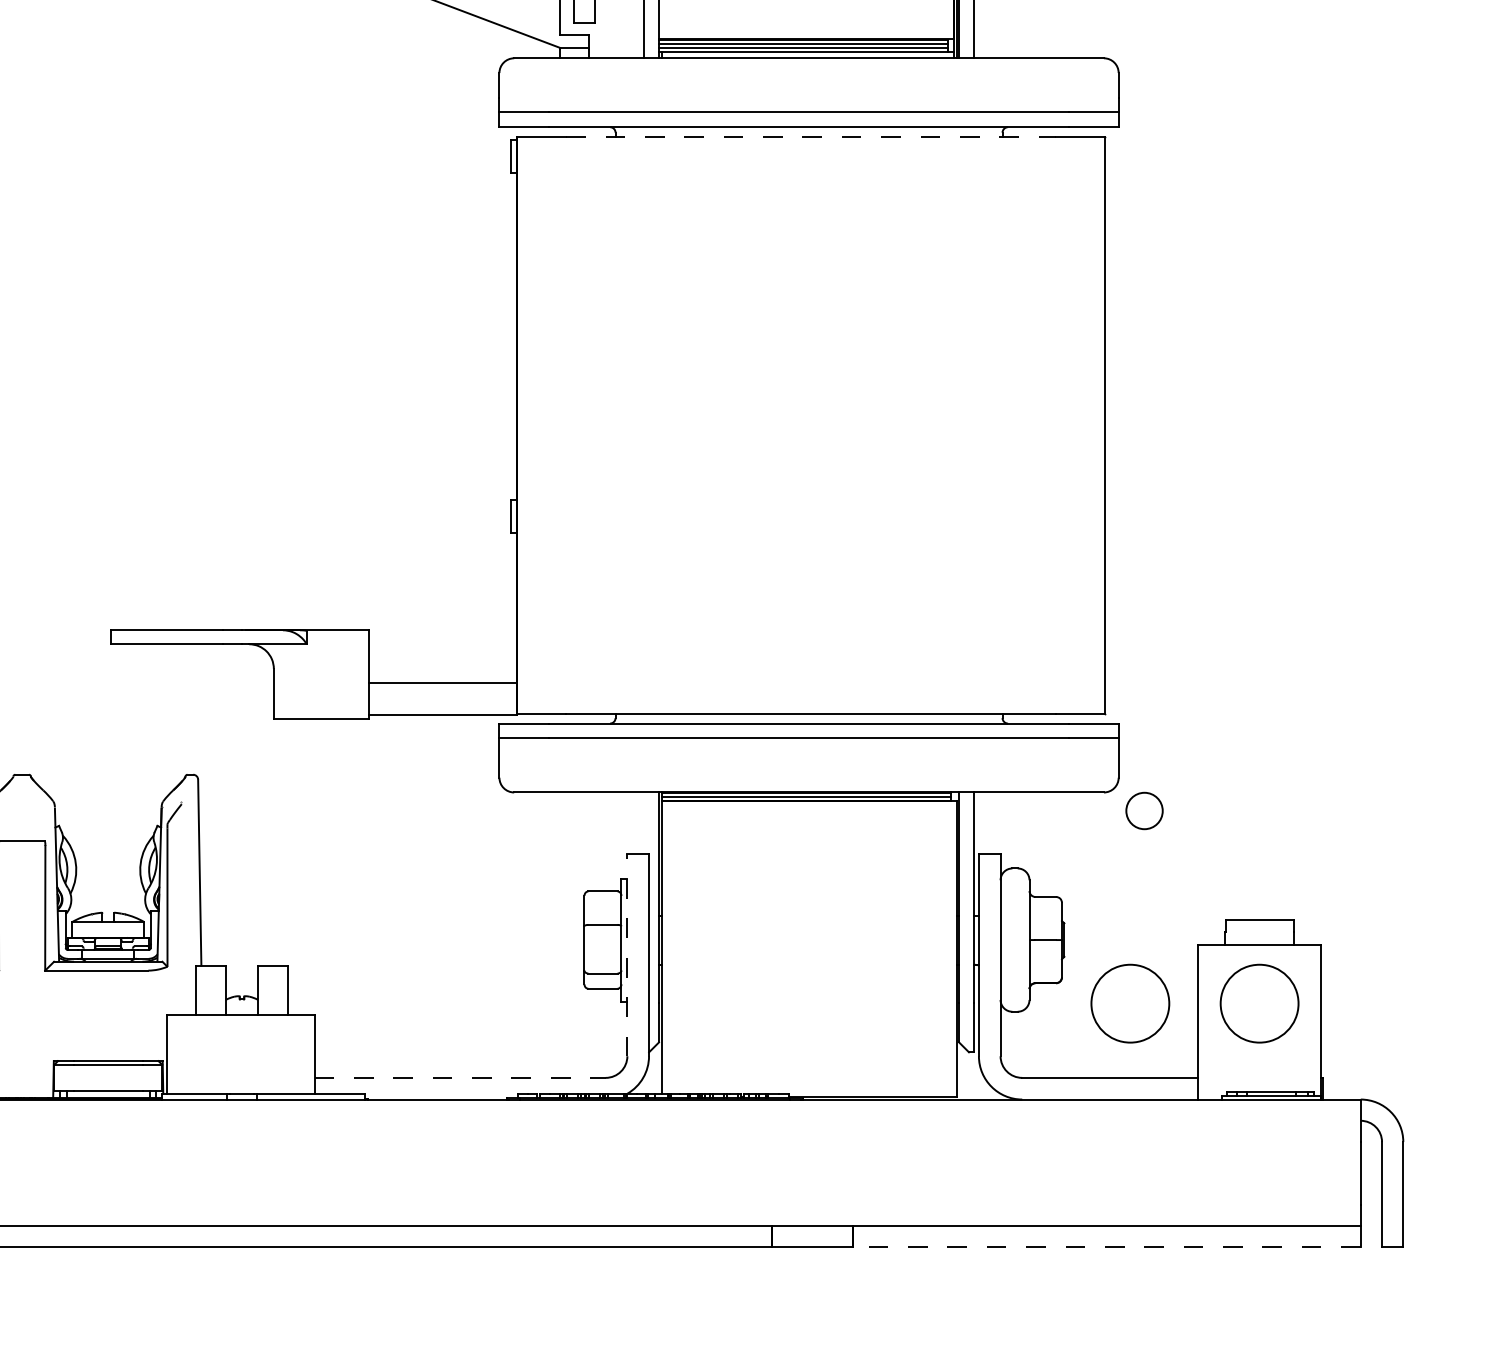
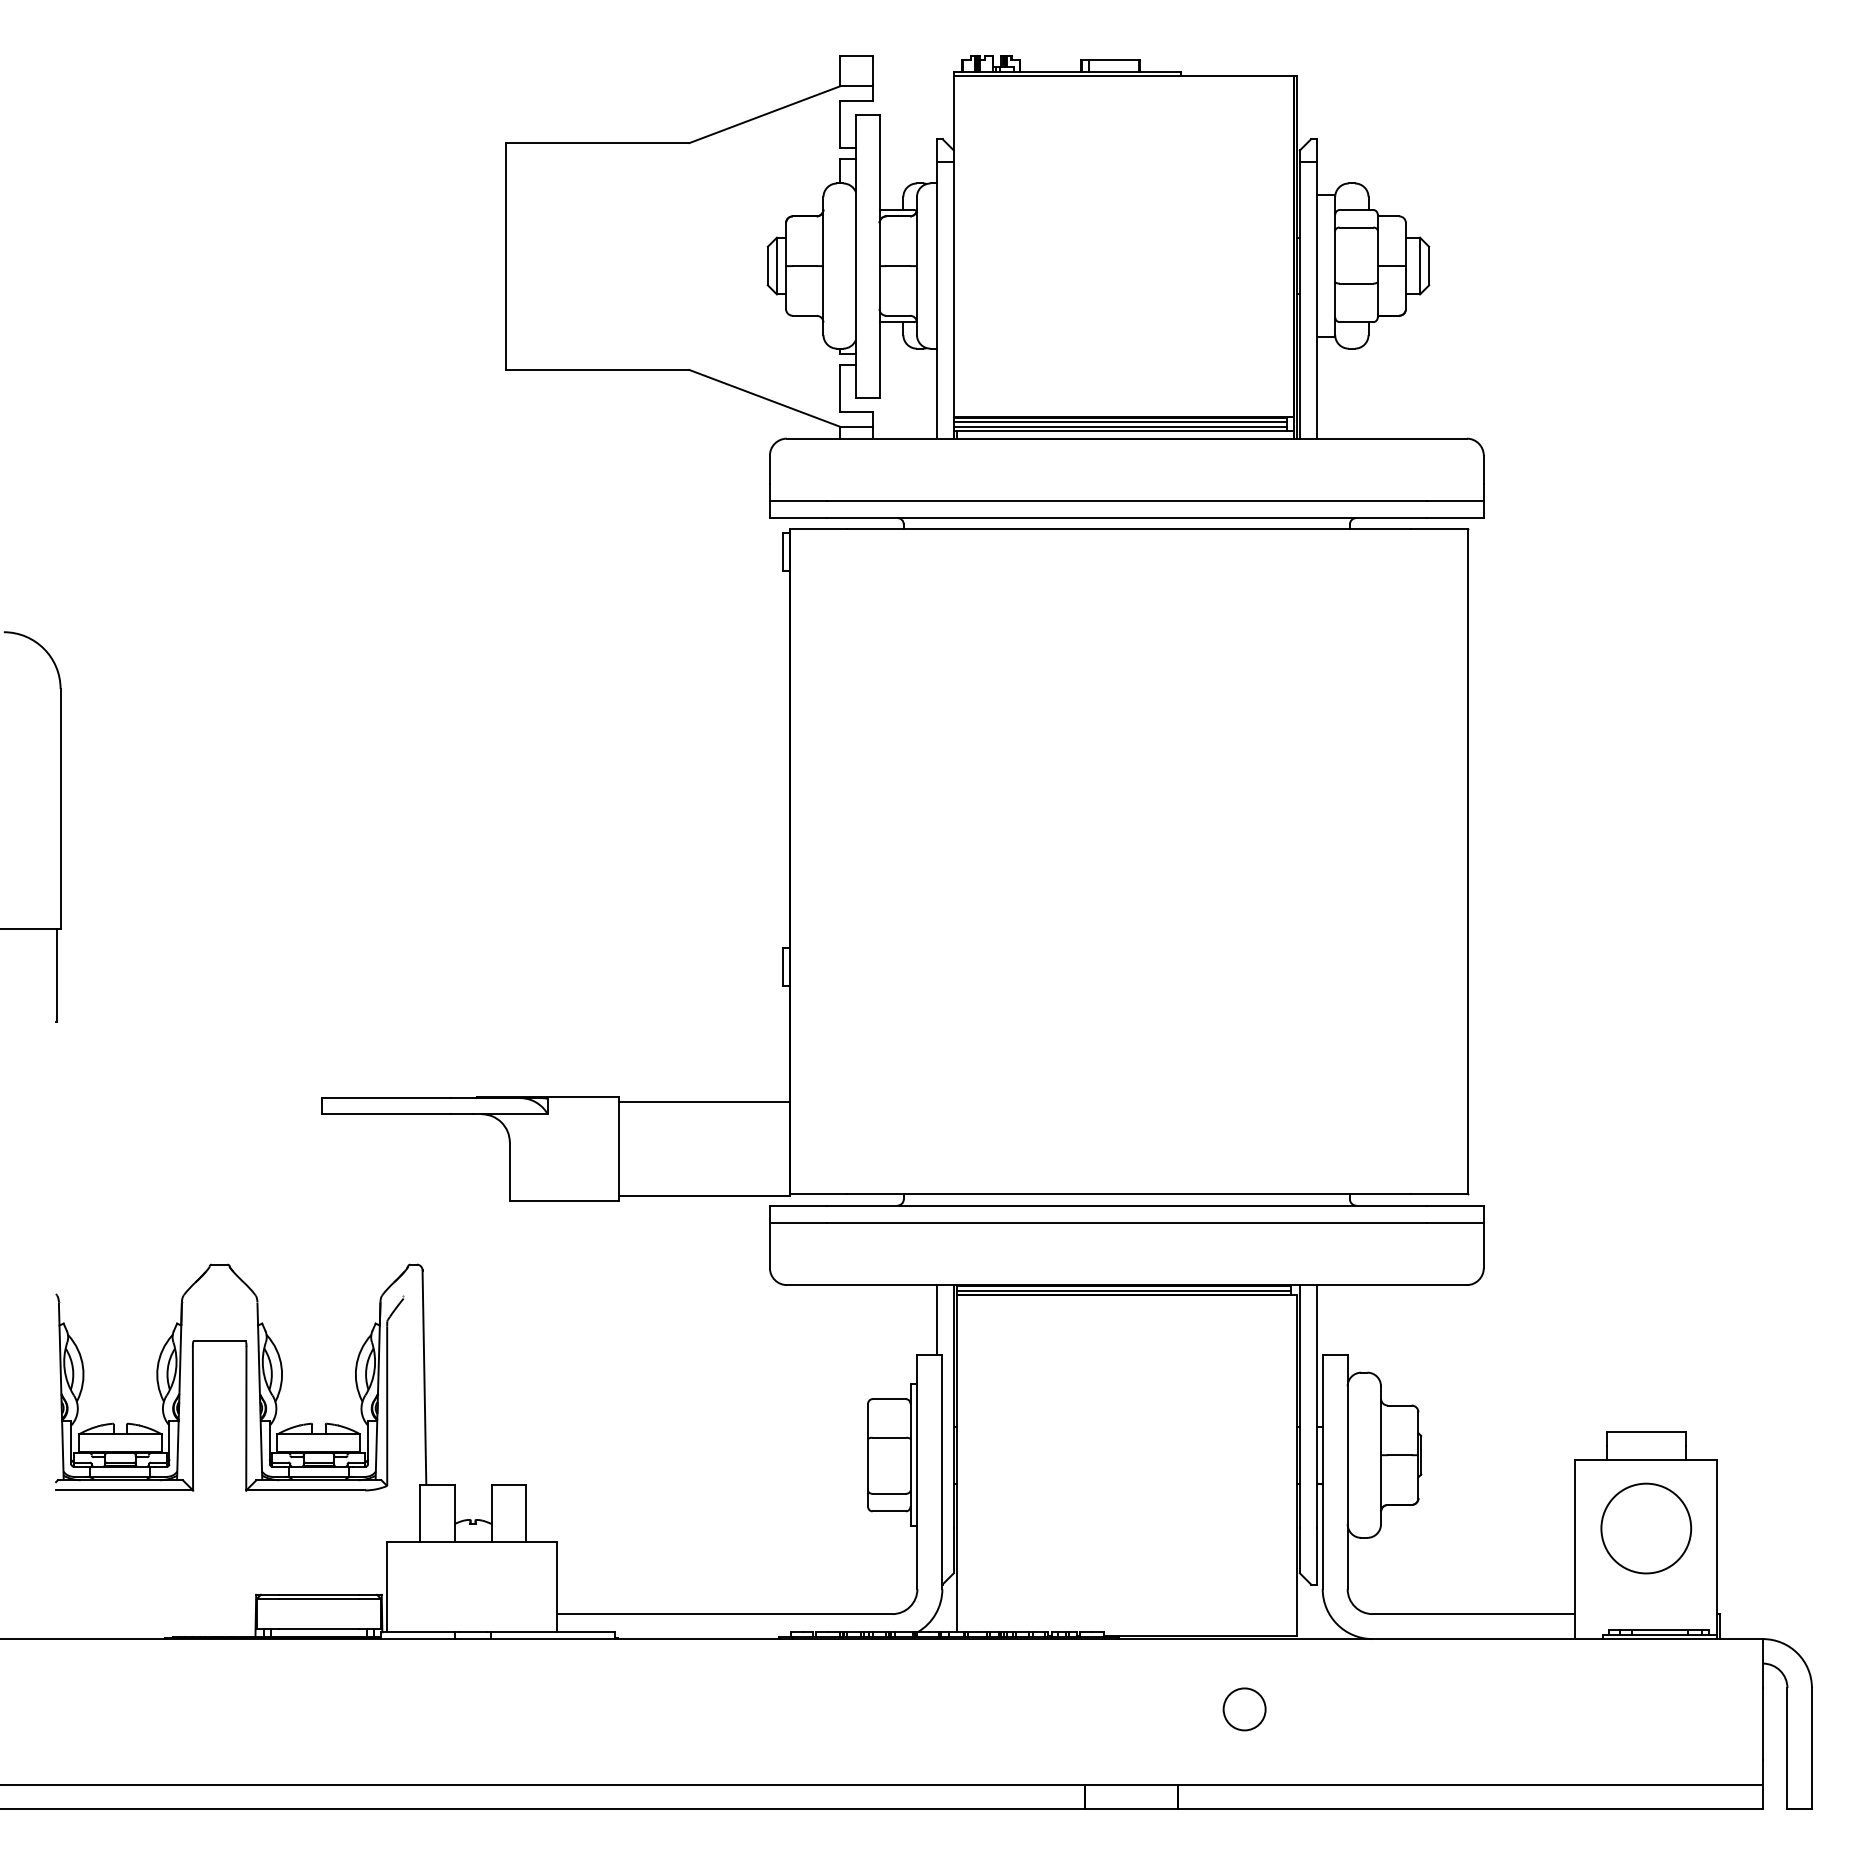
line: (811, 137) -> (1129, 529), dashed -> solid
line: (442, 682) -> (704, 1101), moved
circle: (1144, 811) -> (1244, 1709), moved
line: (643, 823) -> (936, 1320), added
line: (627, 955) -> (917, 1472), dashed -> solid
circle: (1130, 1003) -> (1497, 1528), removed
line: (460, 1078) -> (724, 1614), dashed -> solid
line: (1107, 1247) -> (1470, 1809), dashed -> solid

